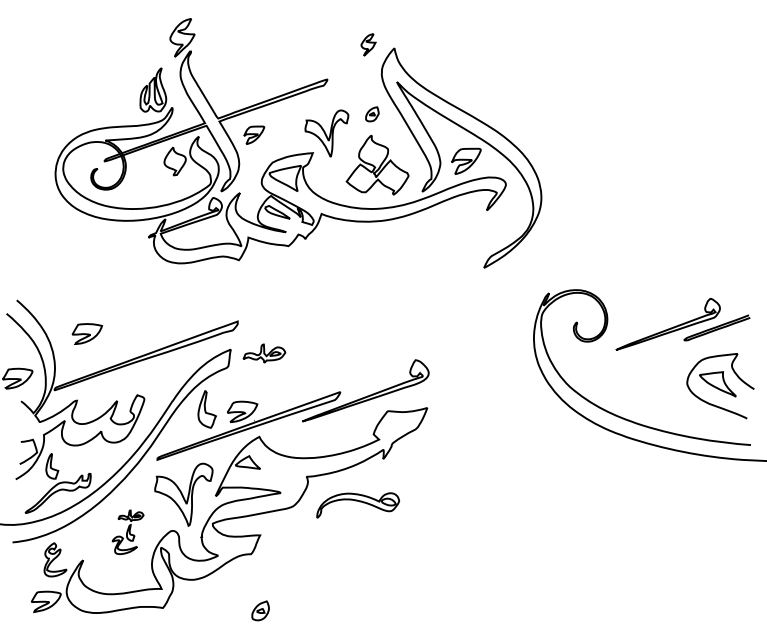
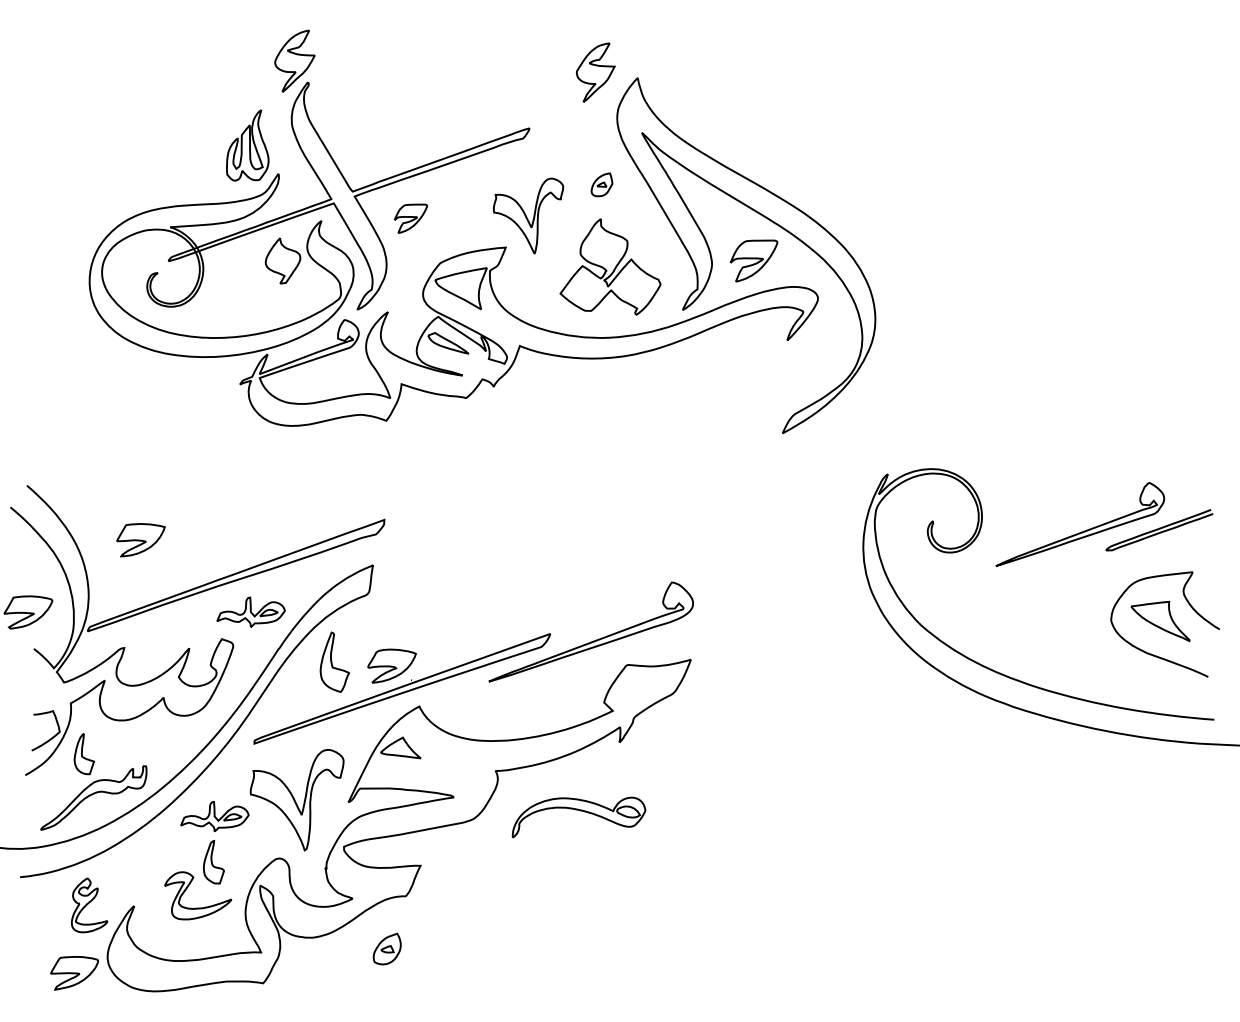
part: (368, 44) -> (595, 71), size x1.67
part: (264, 353) -> (251, 612), moved
part: (127, 532) -> (205, 861), size x1.67
part: (260, 610) -> (387, 948), moved

